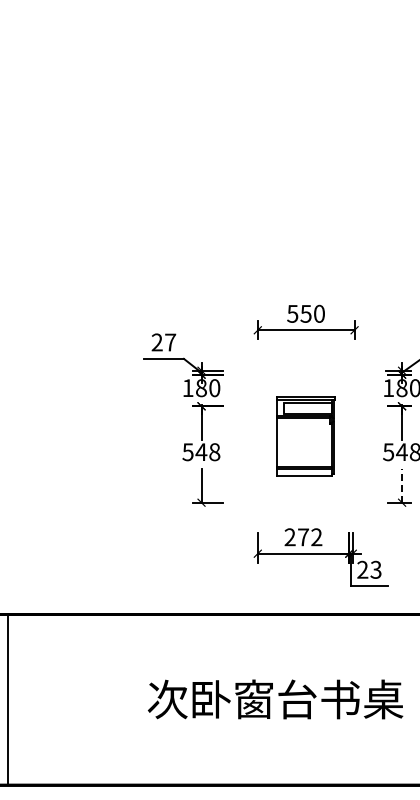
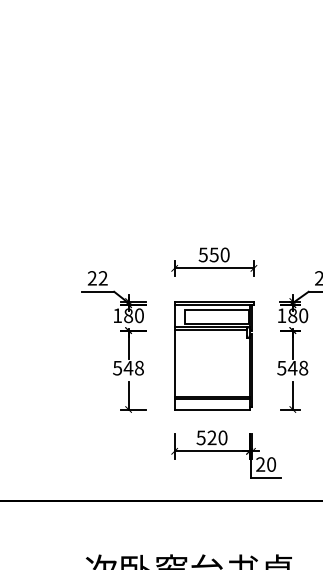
text: (170, 342) -> (103, 278), 27 -> 22
part: (306, 436) -> (214, 355), size x1.67
line: (402, 485) -> (293, 395), dashed -> solid
text: (303, 537) -> (212, 438), 272 -> 520
text: (375, 569) -> (271, 464), 23 -> 20

